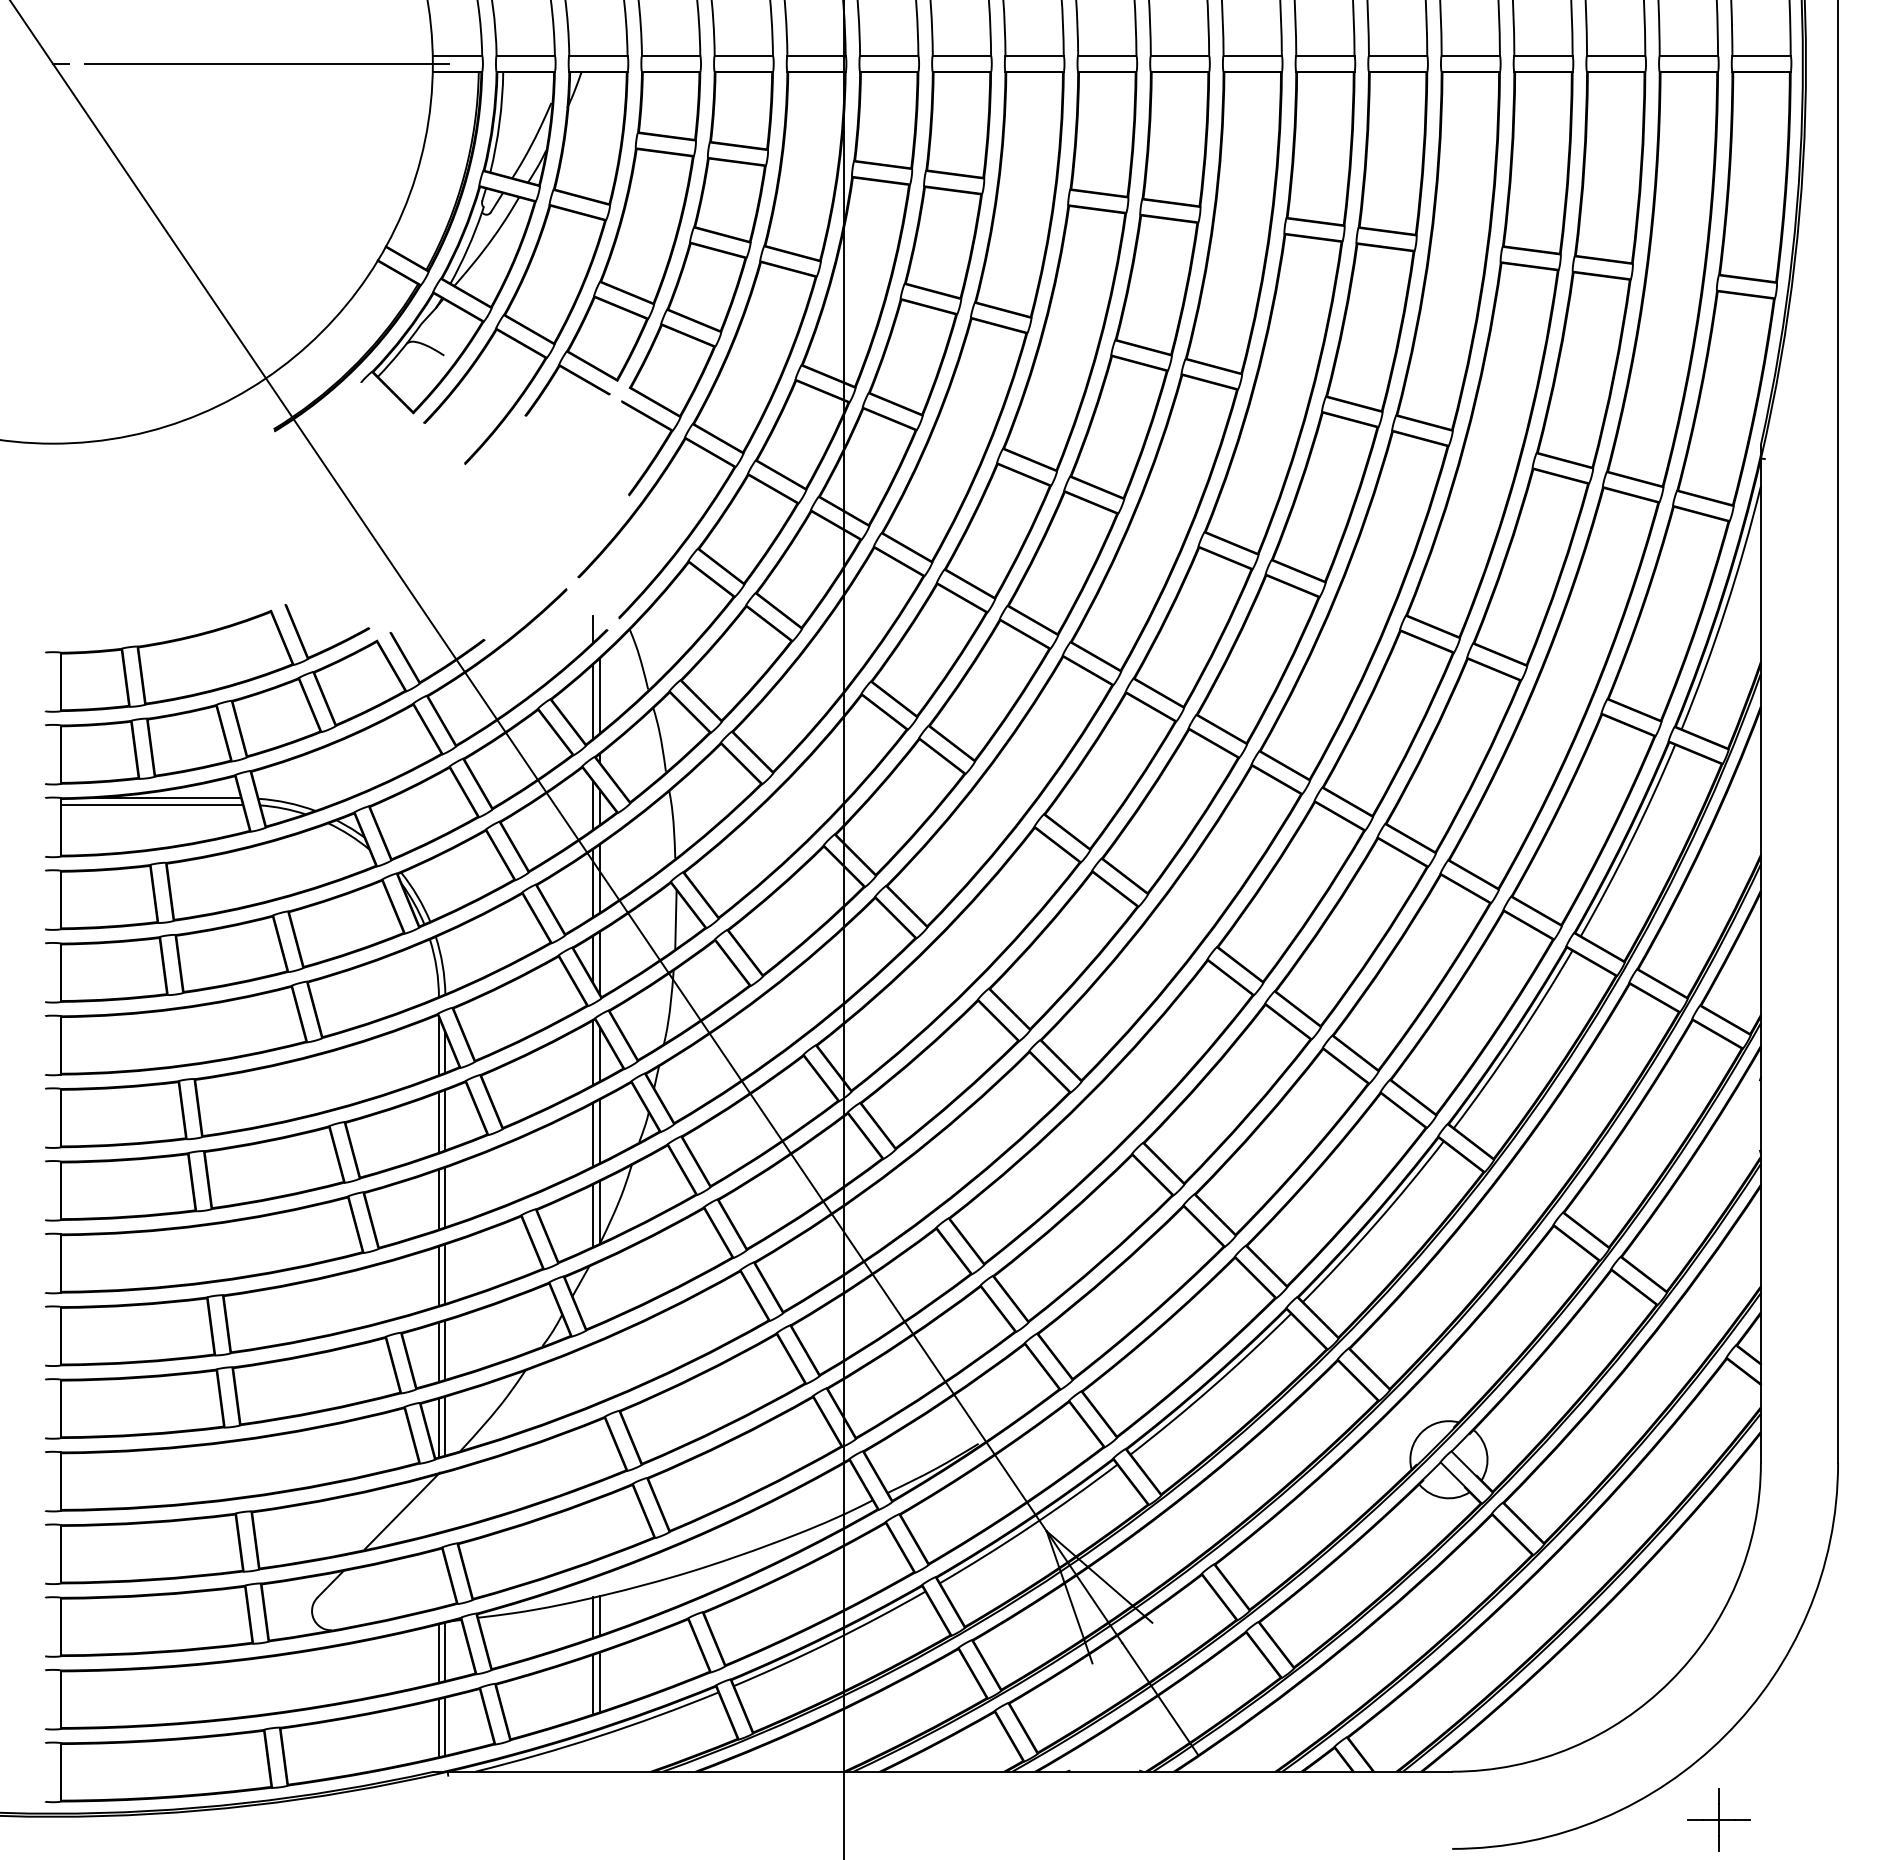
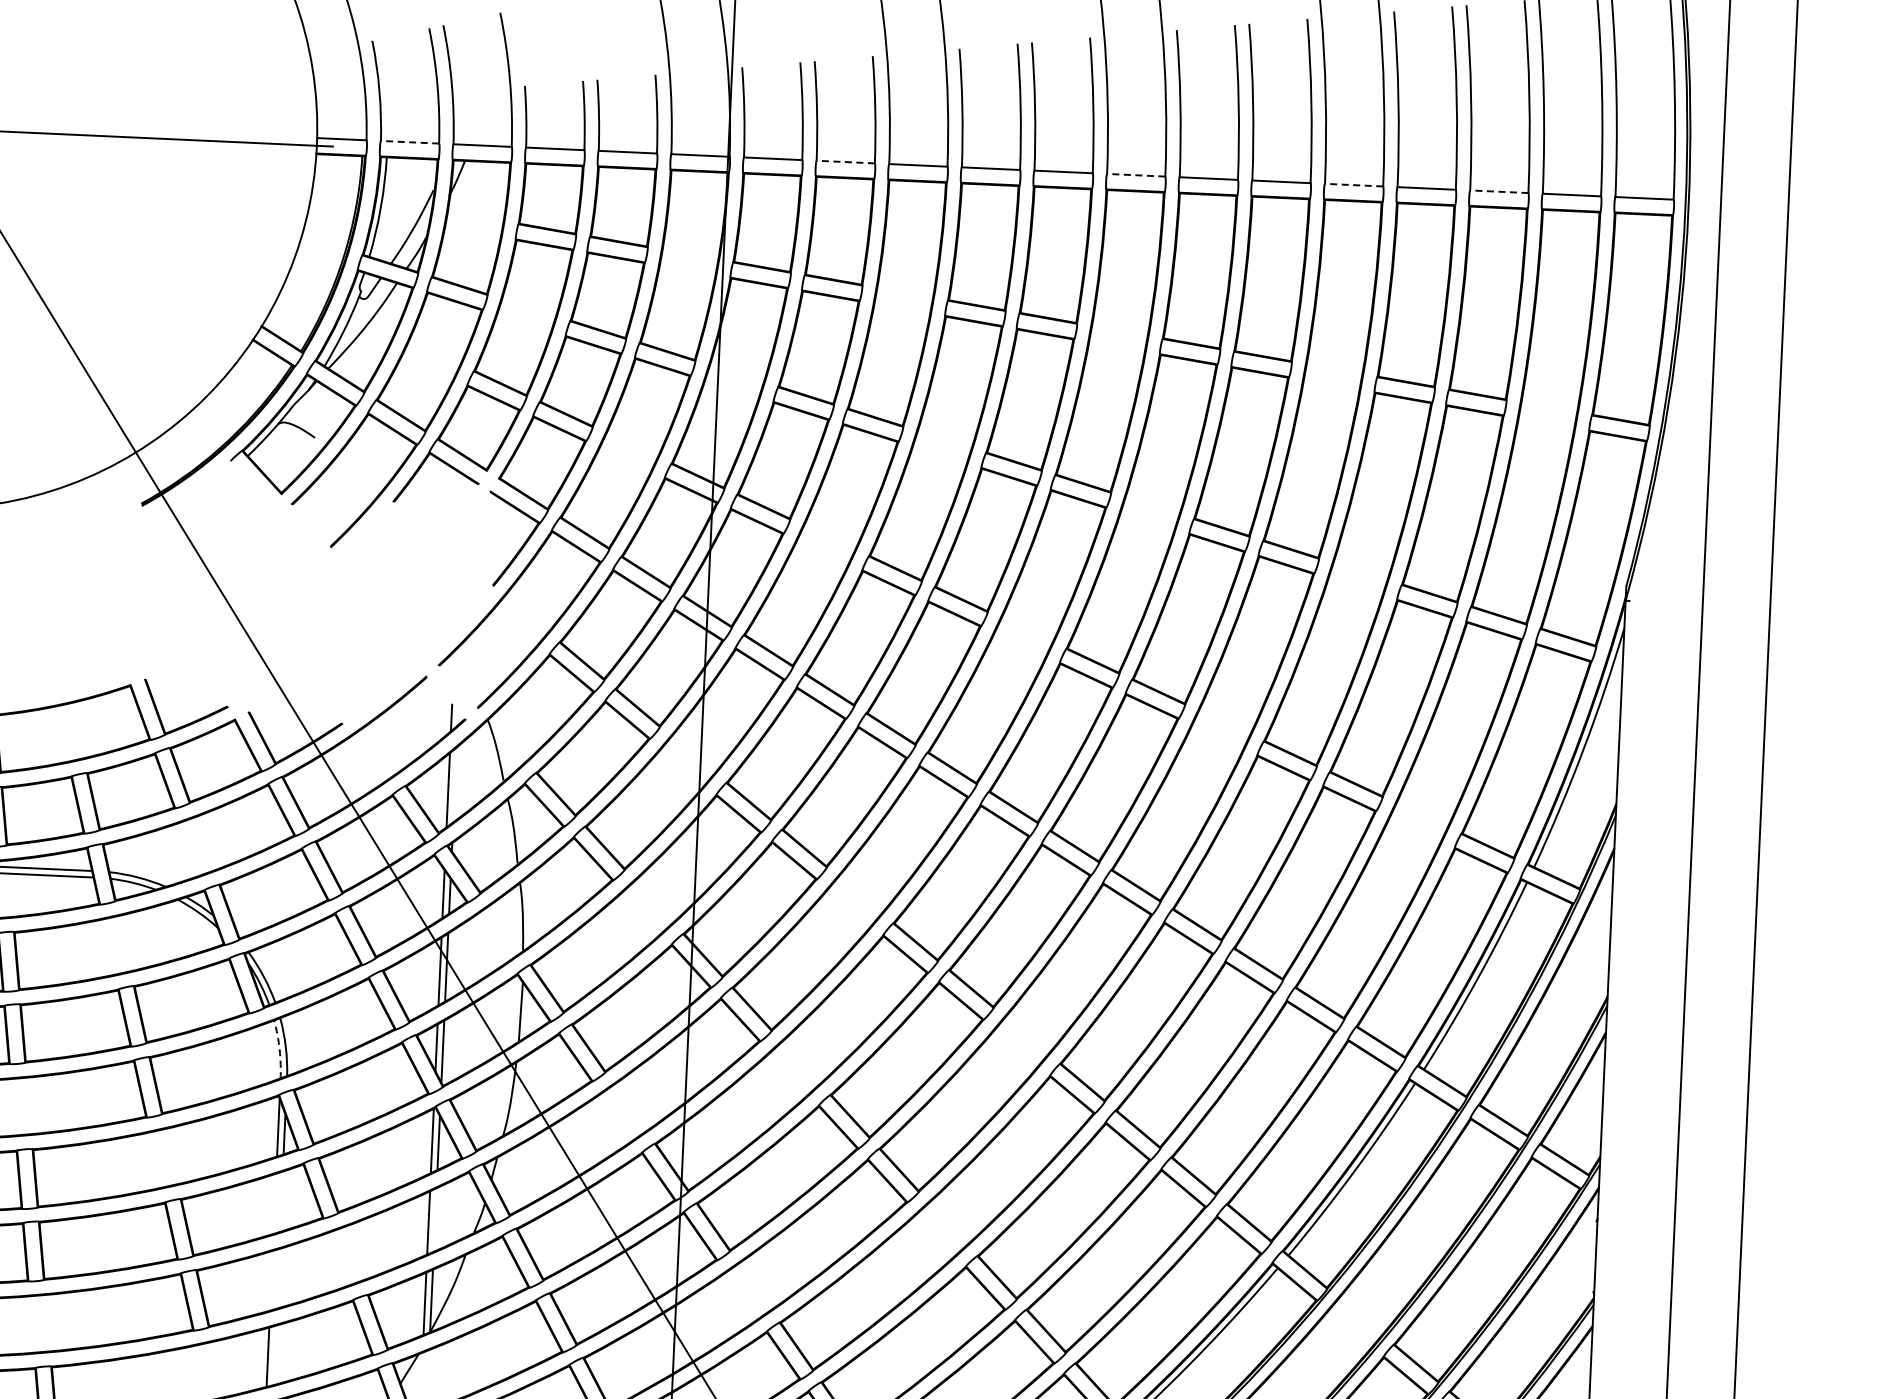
line: (525, 56) -> (409, 142), solid -> dashed
line: (961, 56) -> (845, 162), solid -> dashed
line: (1252, 56) -> (1136, 175), solid -> dashed
line: (1470, 56) -> (1353, 185), solid -> dashed
line: (1615, 56) -> (1498, 192), solid -> dashed
line: (599, 695) -> (454, 784), removed
arc: (436, 968) -> (279, 1049), solid -> dashed
line: (445, 1120) -> (281, 1202), removed
line: (438, 1122) -> (274, 1203), removed
line: (599, 1131) -> (434, 1219), removed
line: (445, 1197) -> (278, 1278), removed
line: (438, 1199) -> (270, 1280), removed
line: (445, 1273) -> (274, 1354), removed

